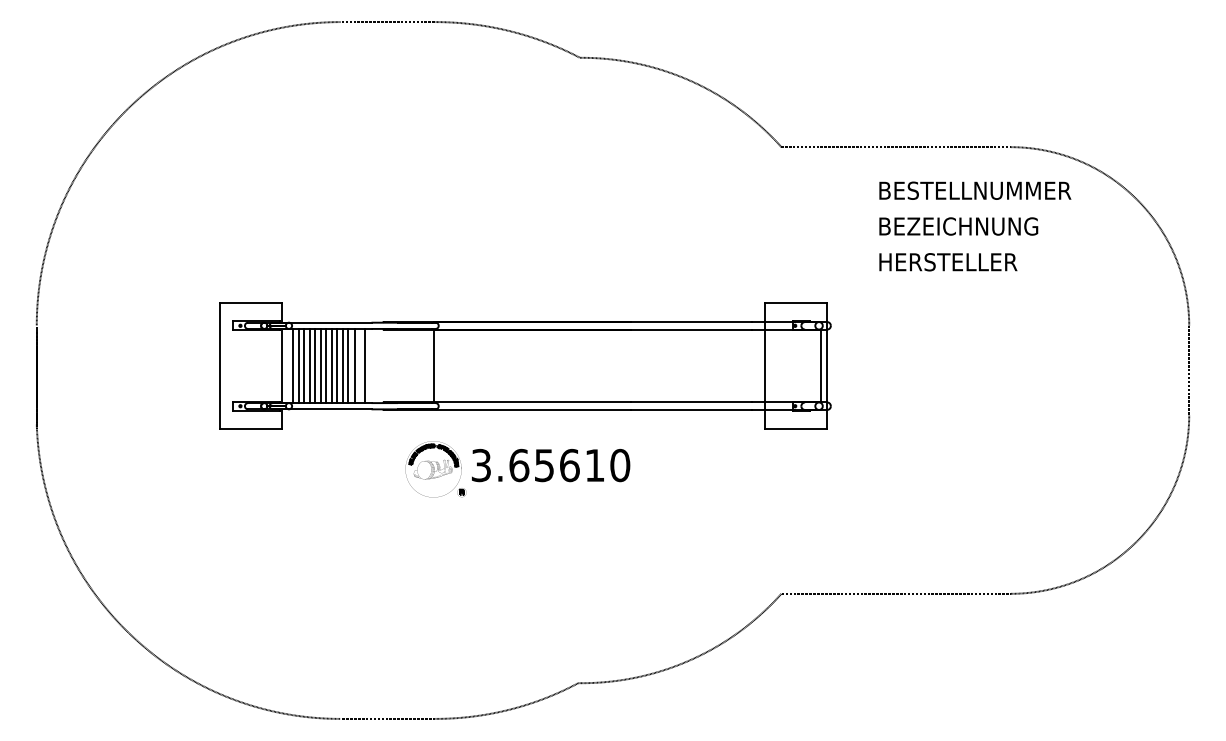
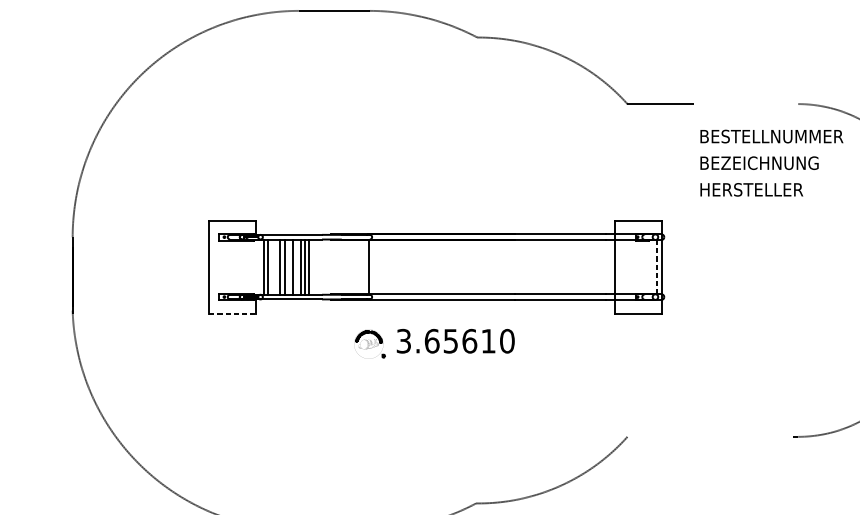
line: (282, 365) -> (255, 266), removed
line: (304, 365) -> (272, 266), removed
line: (310, 365) -> (276, 266), removed
line: (326, 365) -> (288, 266), removed
line: (337, 365) -> (296, 266), removed
line: (365, 365) -> (317, 266), removed
line: (820, 366) -> (656, 267), solid -> dashed
line: (251, 428) -> (232, 313), solid -> dashed
part: (435, 469) -> (369, 344), size x0.7

